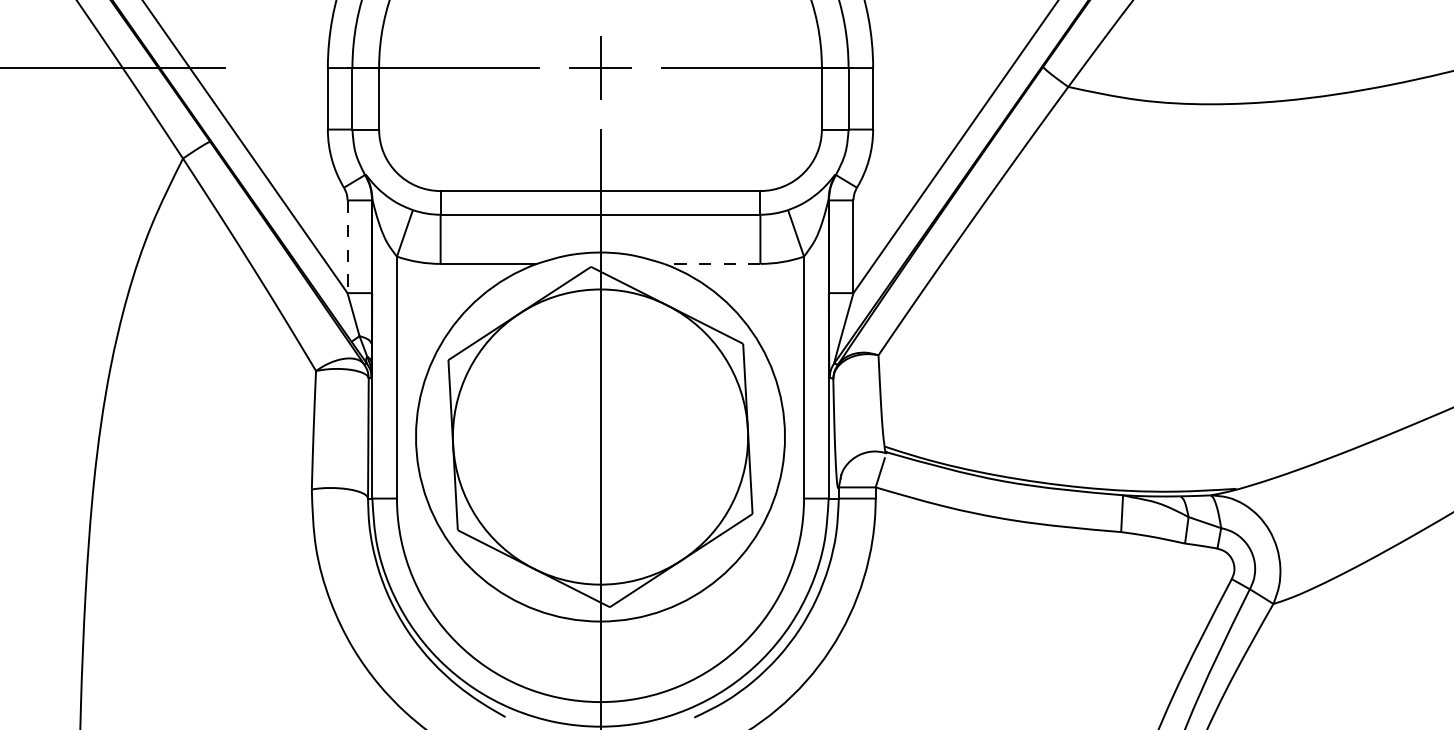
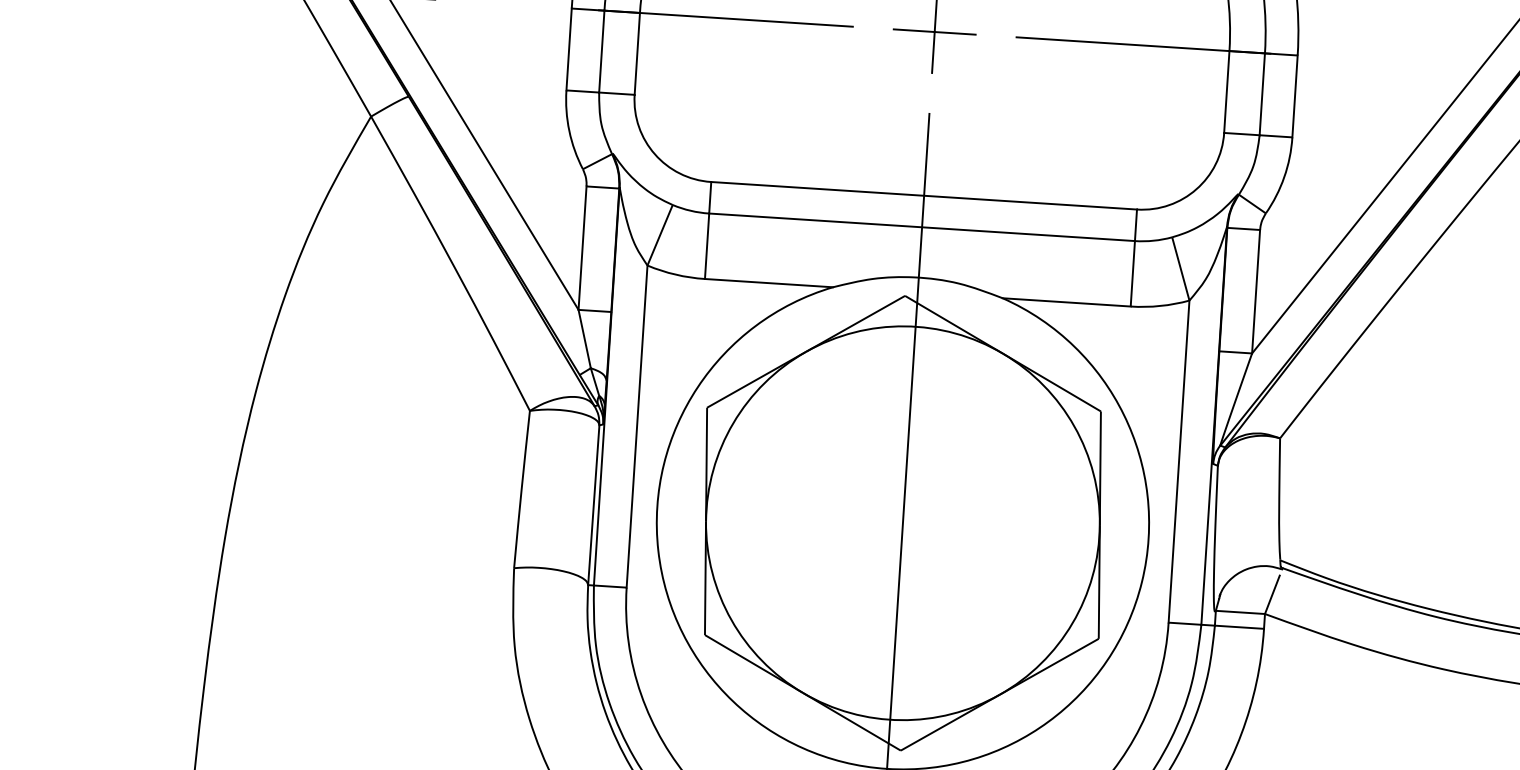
line: (347, 247) -> (582, 249), dashed -> solid
line: (711, 263) -> (1065, 301), dashed -> solid

